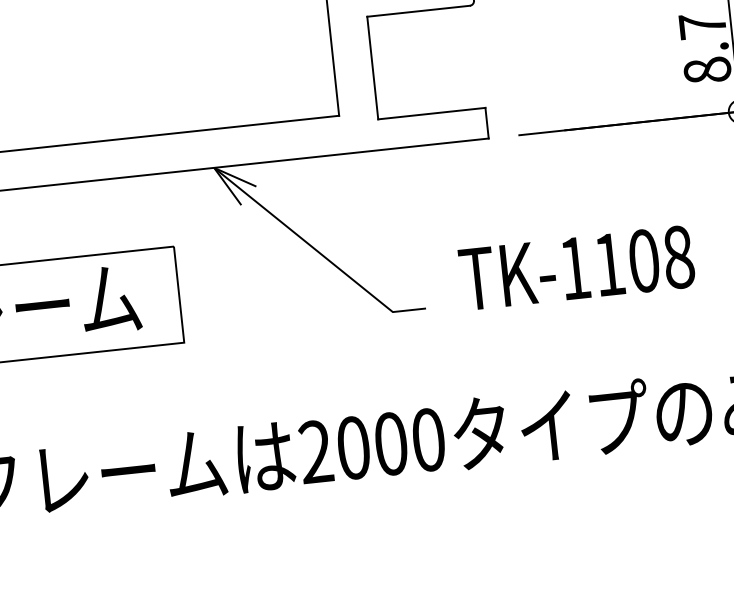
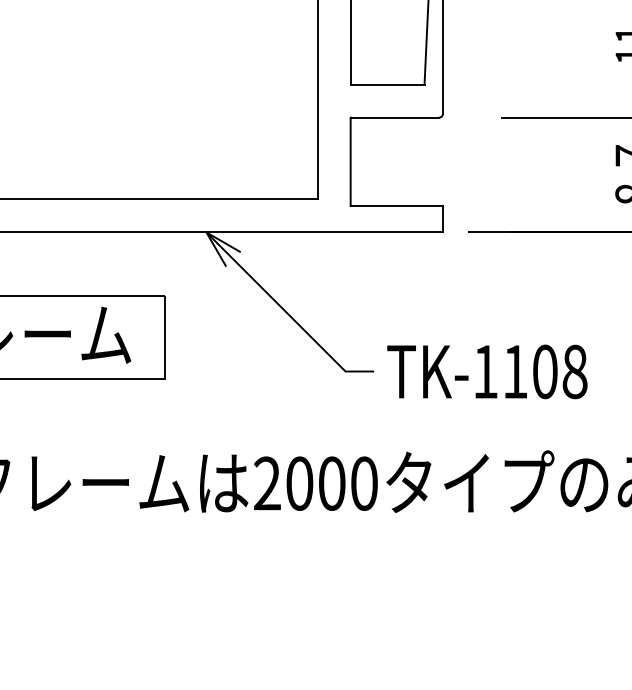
text: (577, 267) -> (487, 371), moved

